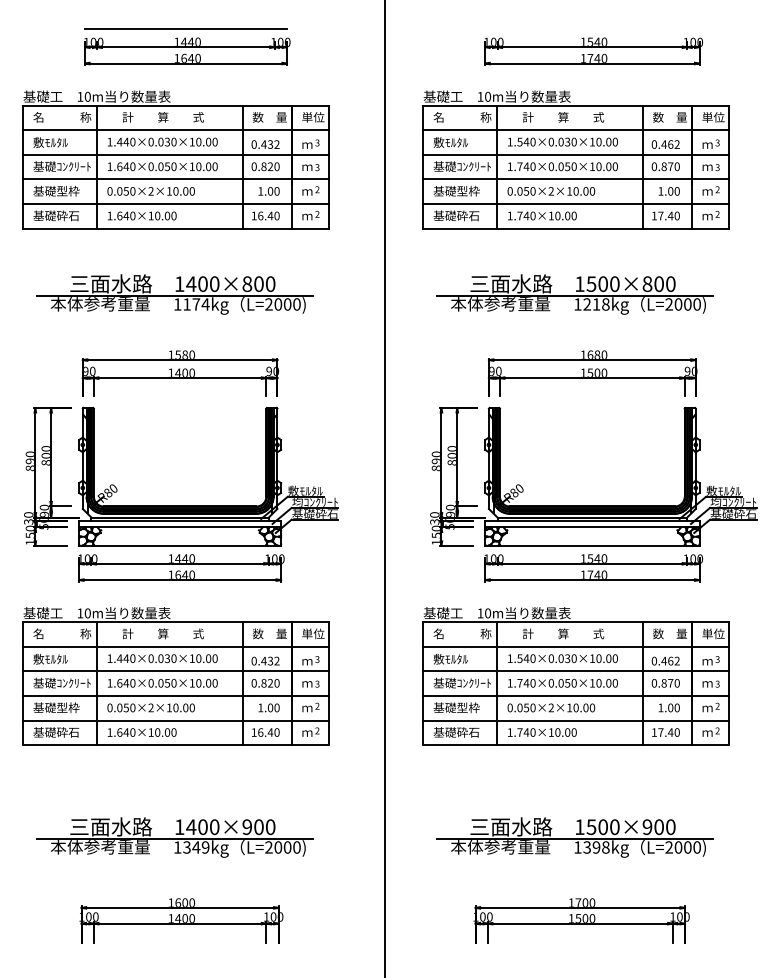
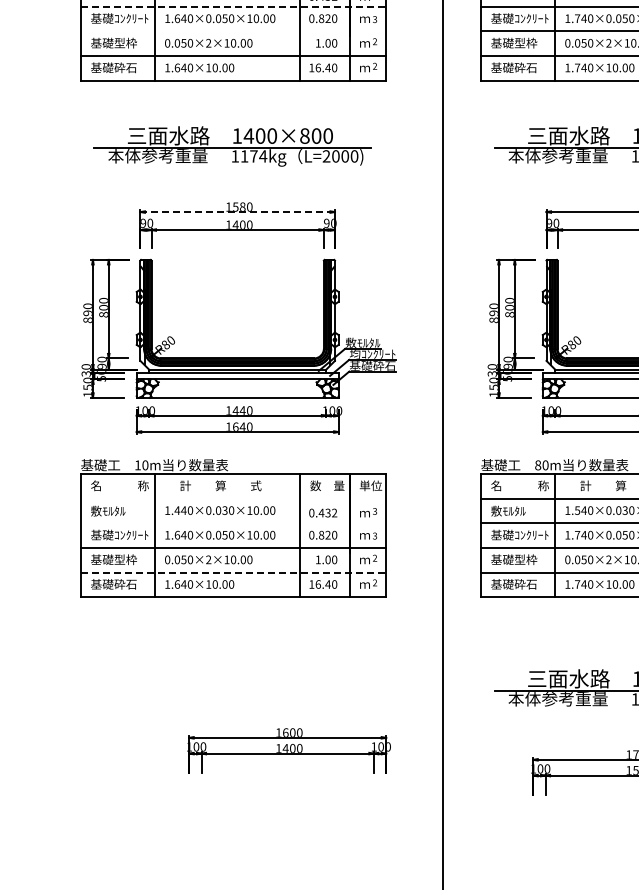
line: (176, 154) -> (234, 6), solid -> dashed
line: (175, 179) -> (233, 31), removed
line: (180, 360) -> (238, 212), solid -> dashed
text: (480, 613) -> (538, 465), 10m -> 80m
line: (175, 646) -> (233, 498), removed
line: (175, 671) -> (233, 523), removed
line: (176, 720) -> (234, 572), solid -> dashed
part: (174, 837) -> (232, 689), removed
part: (181, 920) -> (289, 750), moved

